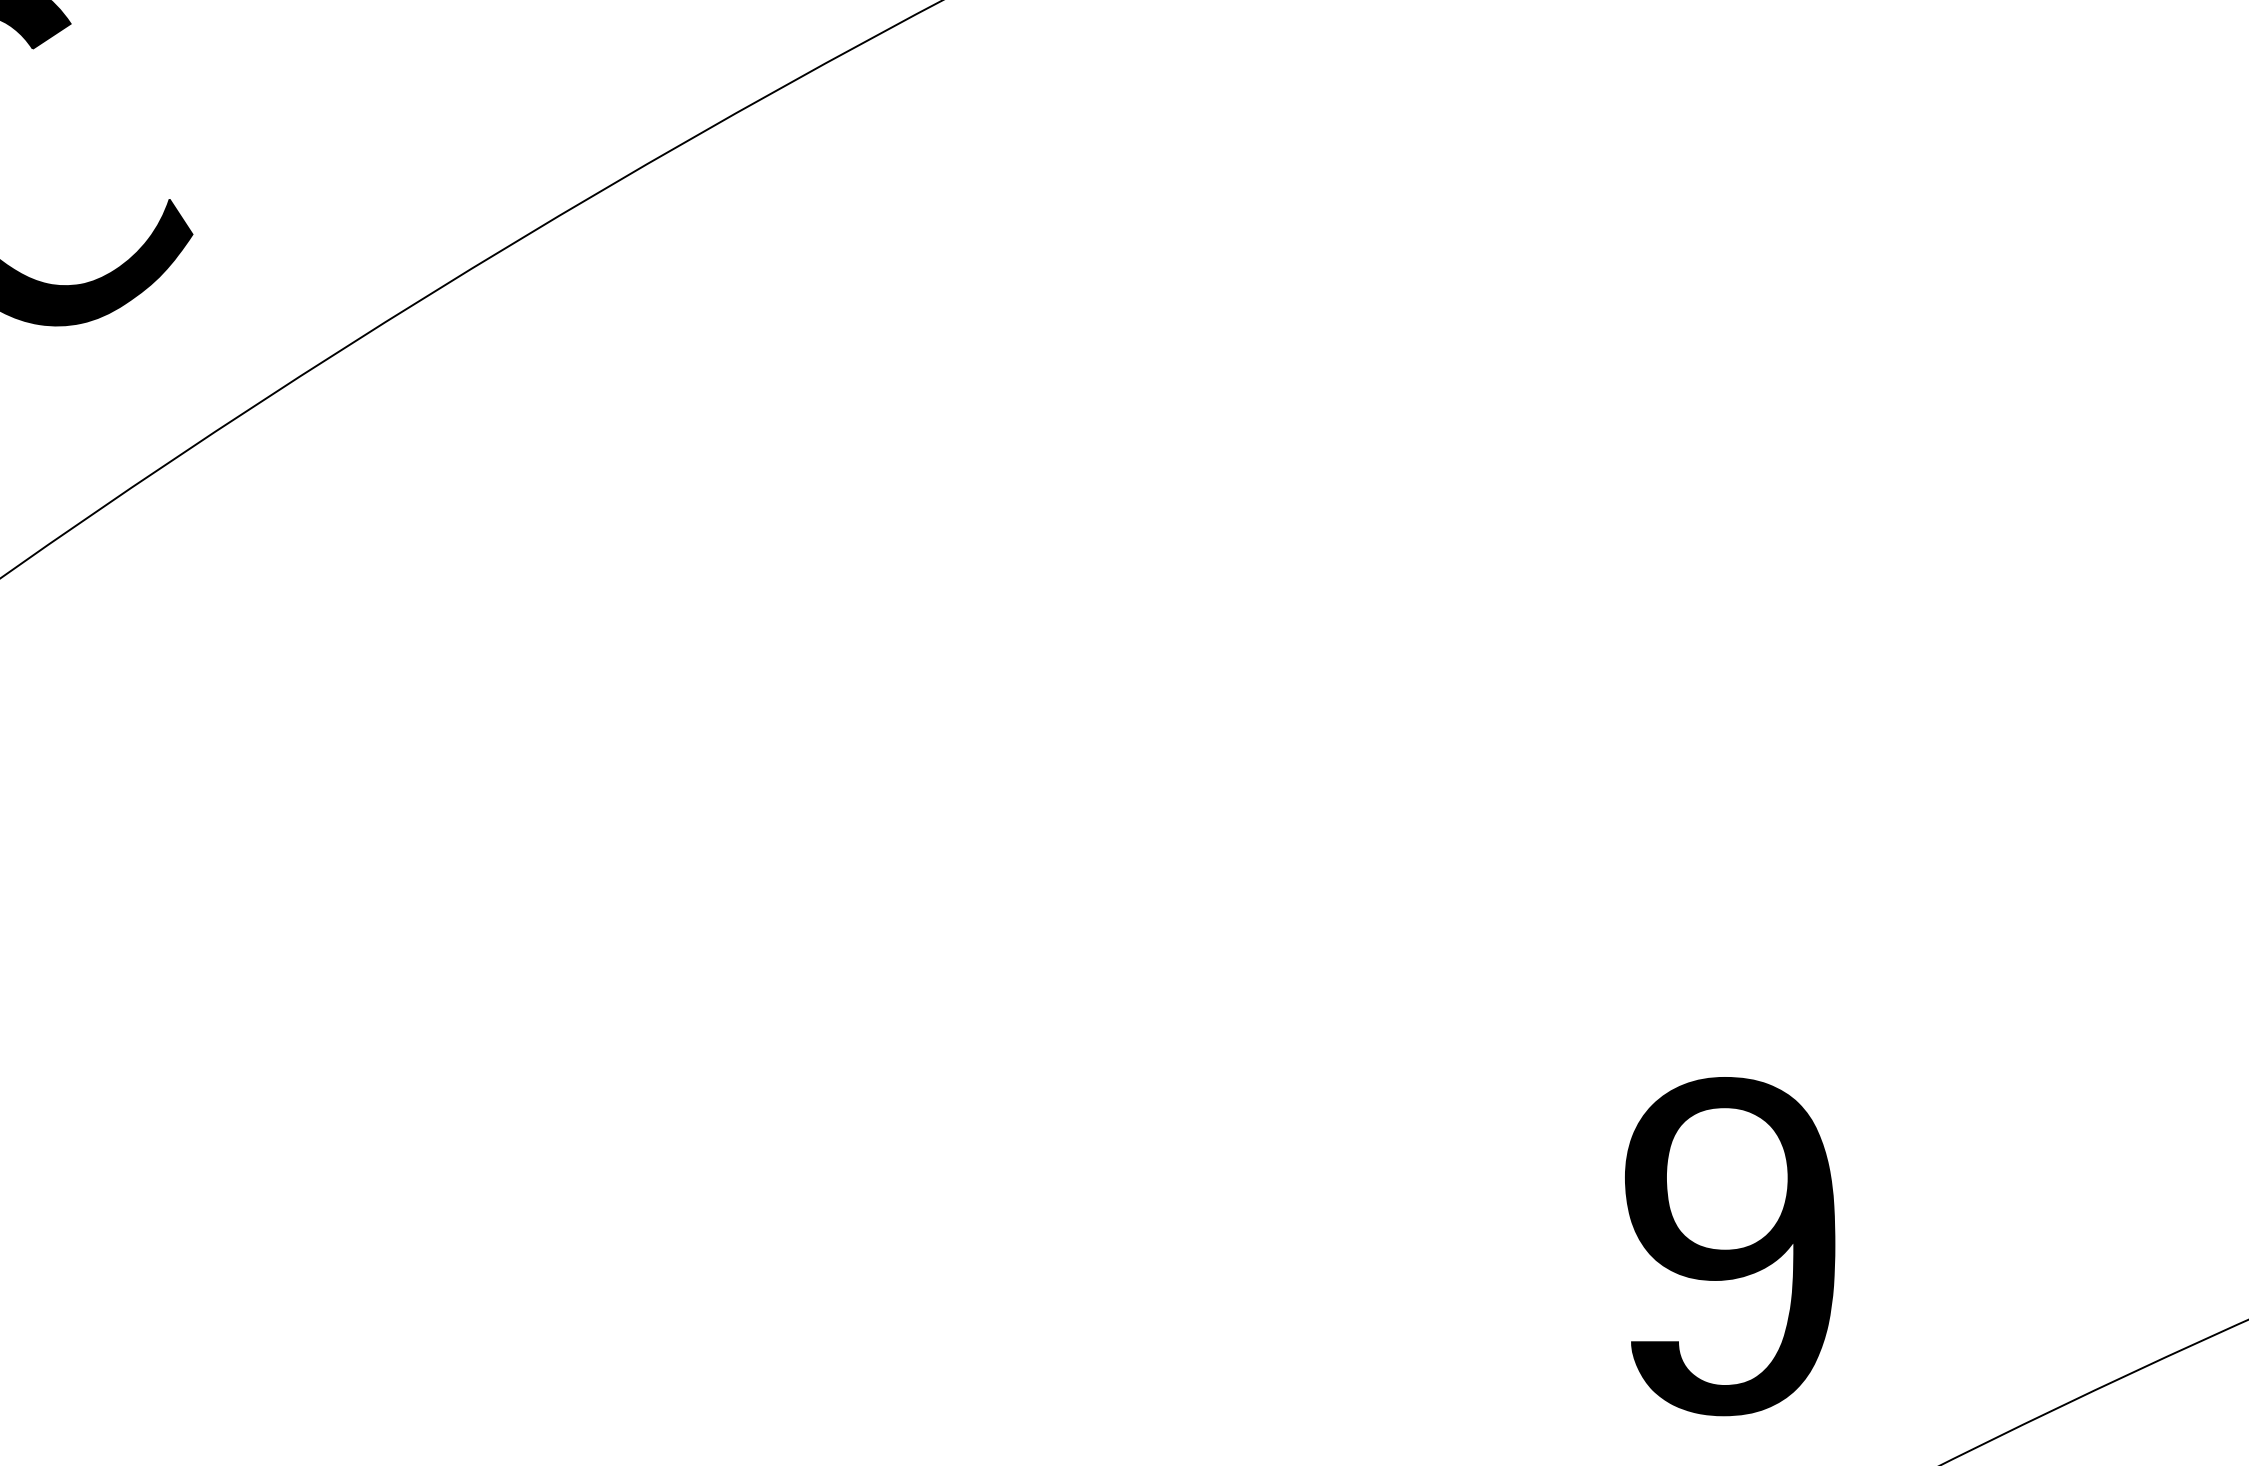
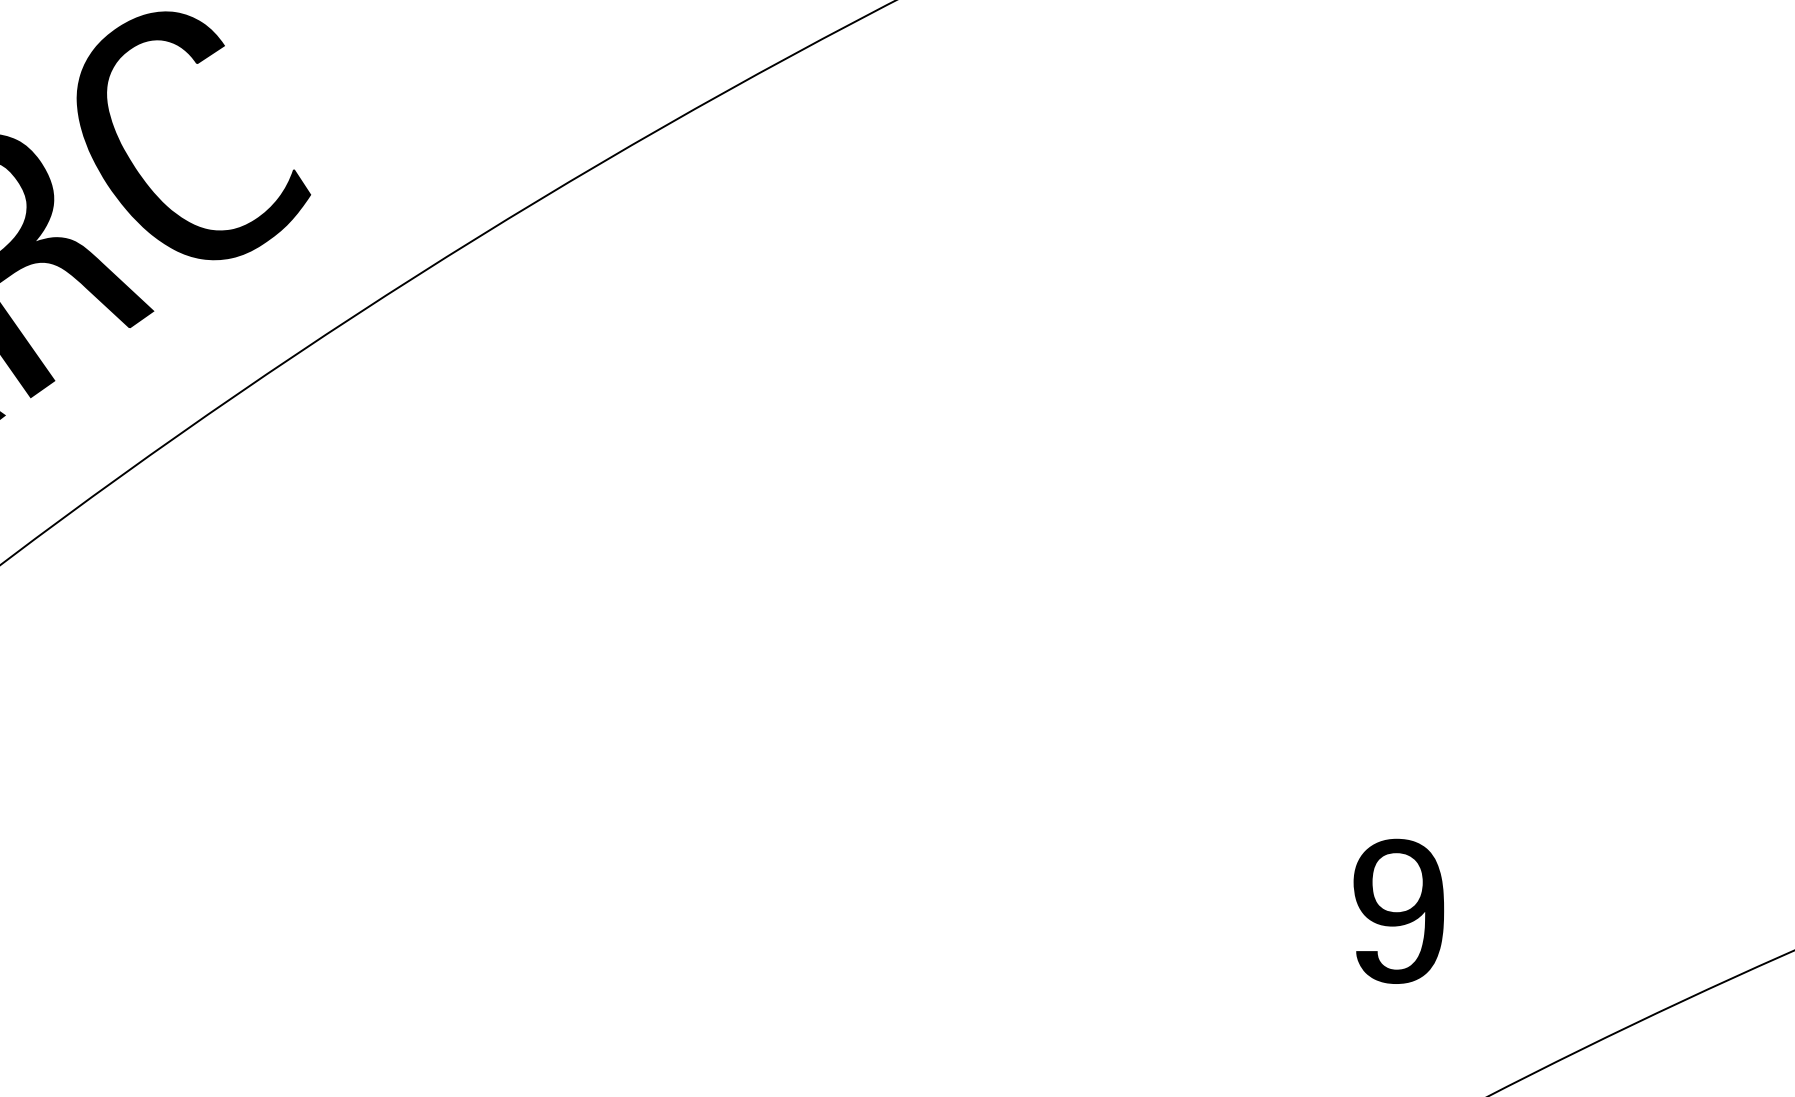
part: (1729, 1246) -> (1398, 911), size x0.6

